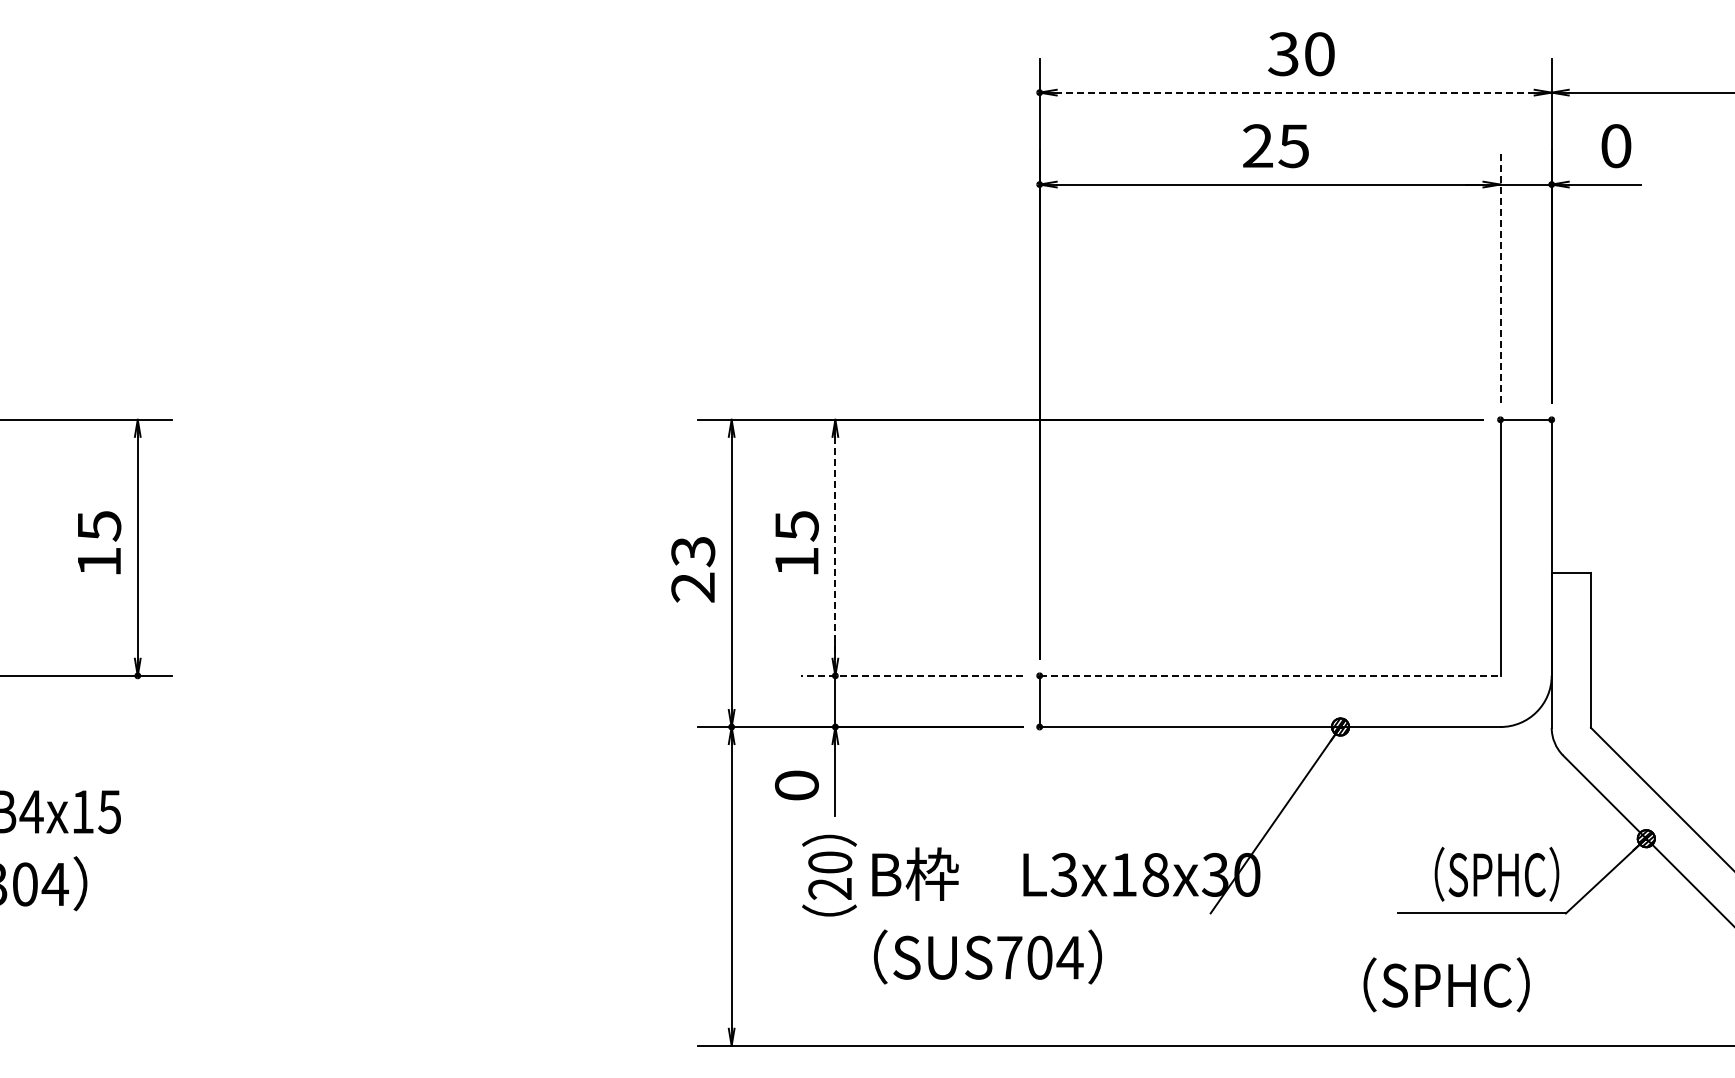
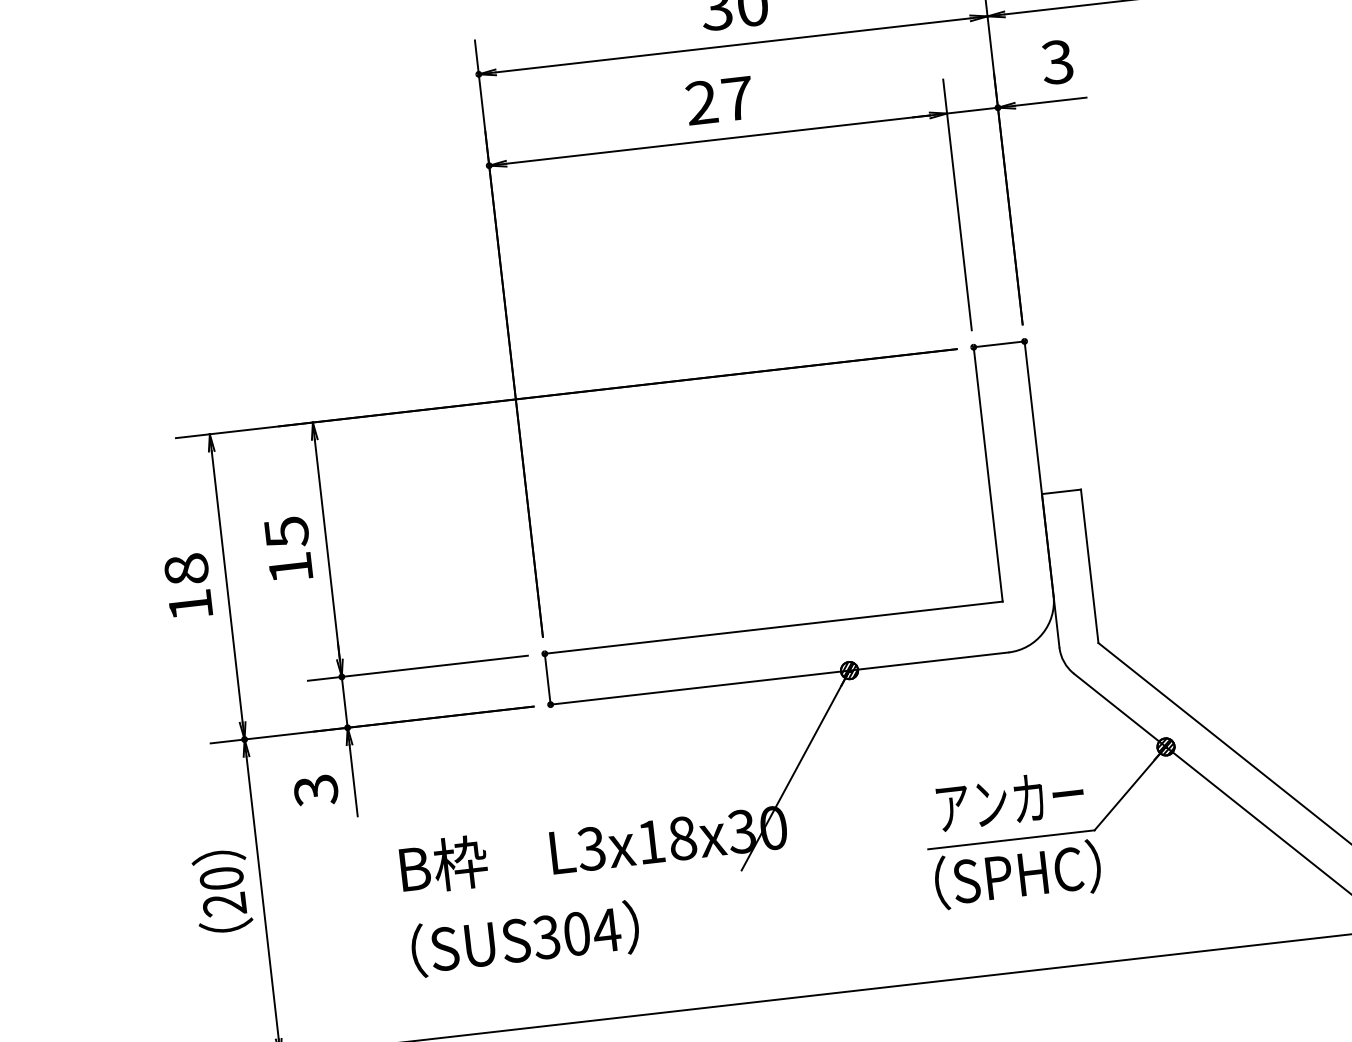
line: (1295, 92) -> (732, 45), dashed -> solid
text: (1293, 146) -> (737, 99), 25 -> 27
text: (1615, 146) -> (1057, 62), 0 -> 3
line: (1500, 276) -> (957, 204), dashed -> solid
line: (835, 547) -> (327, 549), dashed -> solid
text: (693, 569) -> (188, 587), 23 -> 18
line: (911, 675) -> (417, 667), dashed -> solid
line: (1270, 675) -> (774, 627), dashed -> solid
text: (796, 785) -> (315, 790), 0 -> 3
text: (1485, 873) -> (1010, 799), （SPHC） -> アンカー
text: (829, 875) -> (222, 891), moved
text: (1009, 957) -> (546, 937), SUS704 -> SUS304
text: (1446, 984) -> (1017, 874), moved

